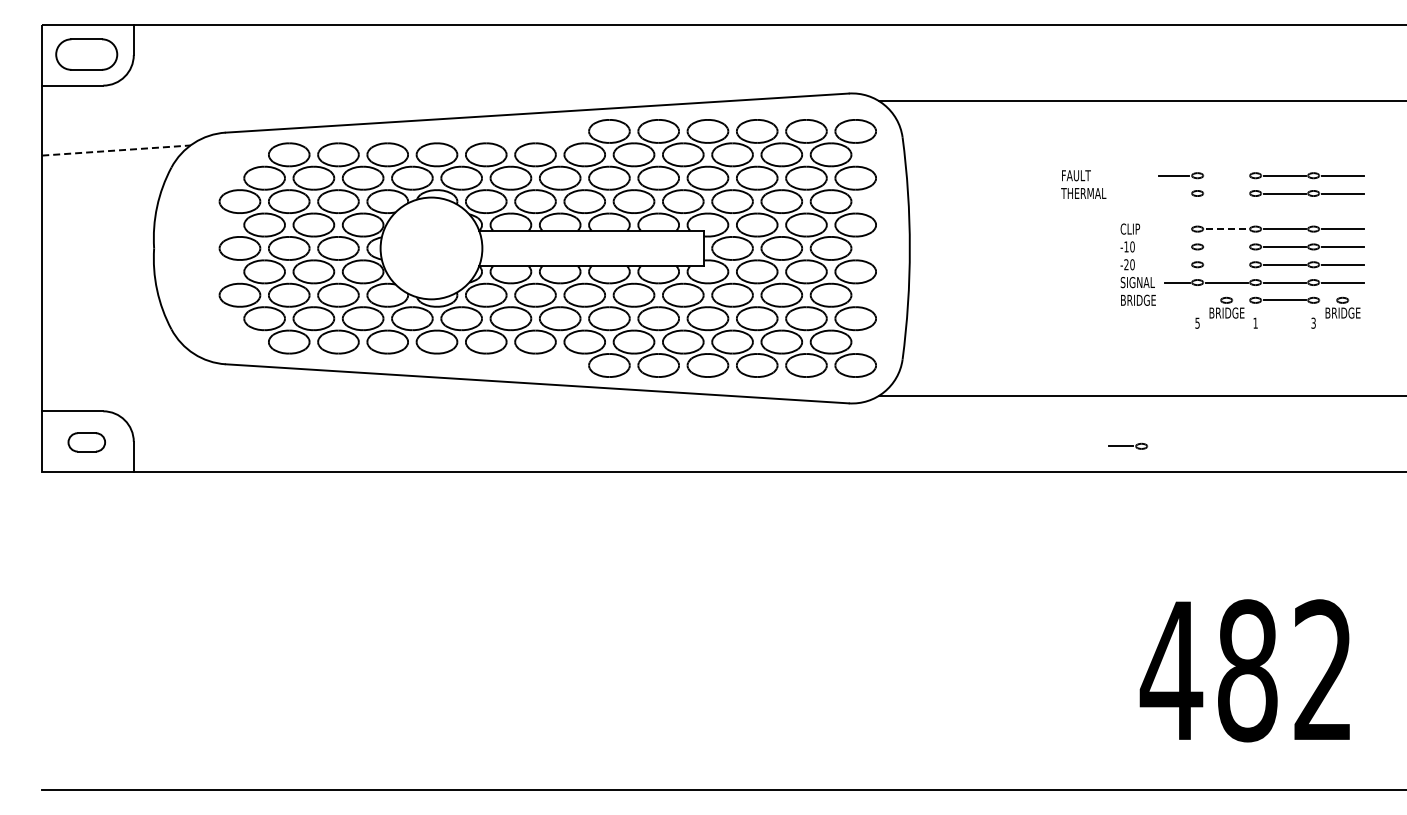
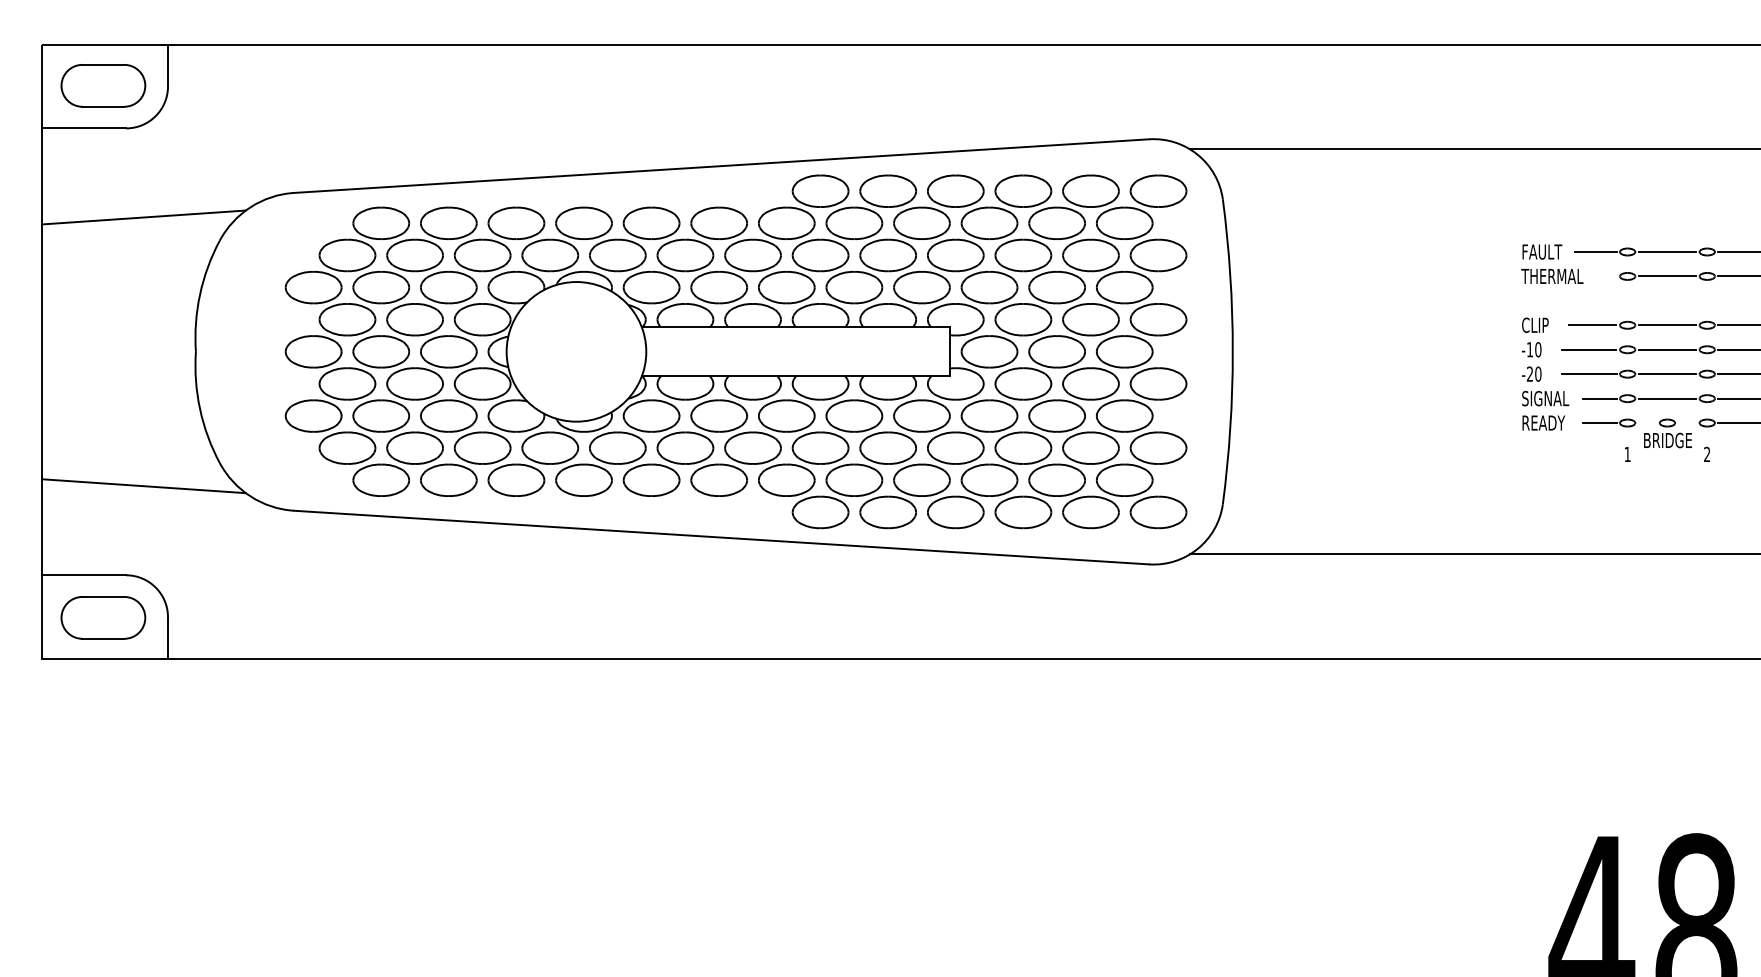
line: (116, 150) -> (144, 217), dashed -> solid
line: (1226, 175) -> (1667, 251), added
text: (1083, 184) -> (1552, 264), moved
line: (1226, 193) -> (1667, 276), added
line: (1171, 229) -> (1591, 325), added
line: (1226, 229) -> (1667, 325), dashed -> solid
line: (1169, 246) -> (1589, 349), added
line: (1226, 246) -> (1667, 349), added
line: (1169, 264) -> (1589, 373), added
line: (1226, 264) -> (1667, 373), added
text: (1138, 299) -> (1546, 421), BRIDGE -> READY
text: (1197, 322) -> (1627, 453), 5 -> 1
text: (1255, 322) -> (1707, 453), 1 -> 2
line: (116, 346) -> (144, 486), added
part: (86, 442) -> (103, 618), size x1.67
part: (1128, 445) -> (1609, 421), moved

